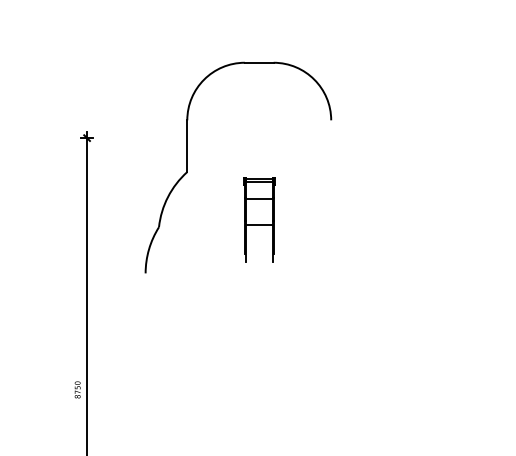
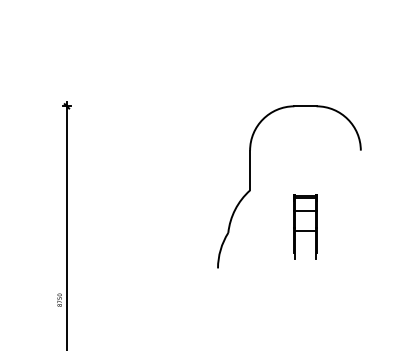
part: (243, 177) -> (293, 194), moved

